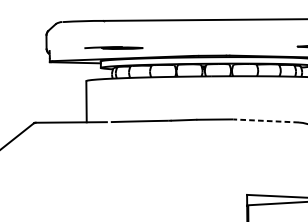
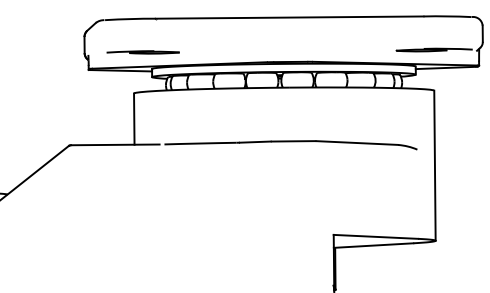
line: (113, 48) -> (142, 52), moved
line: (266, 121) -> (357, 143), dashed -> solid

